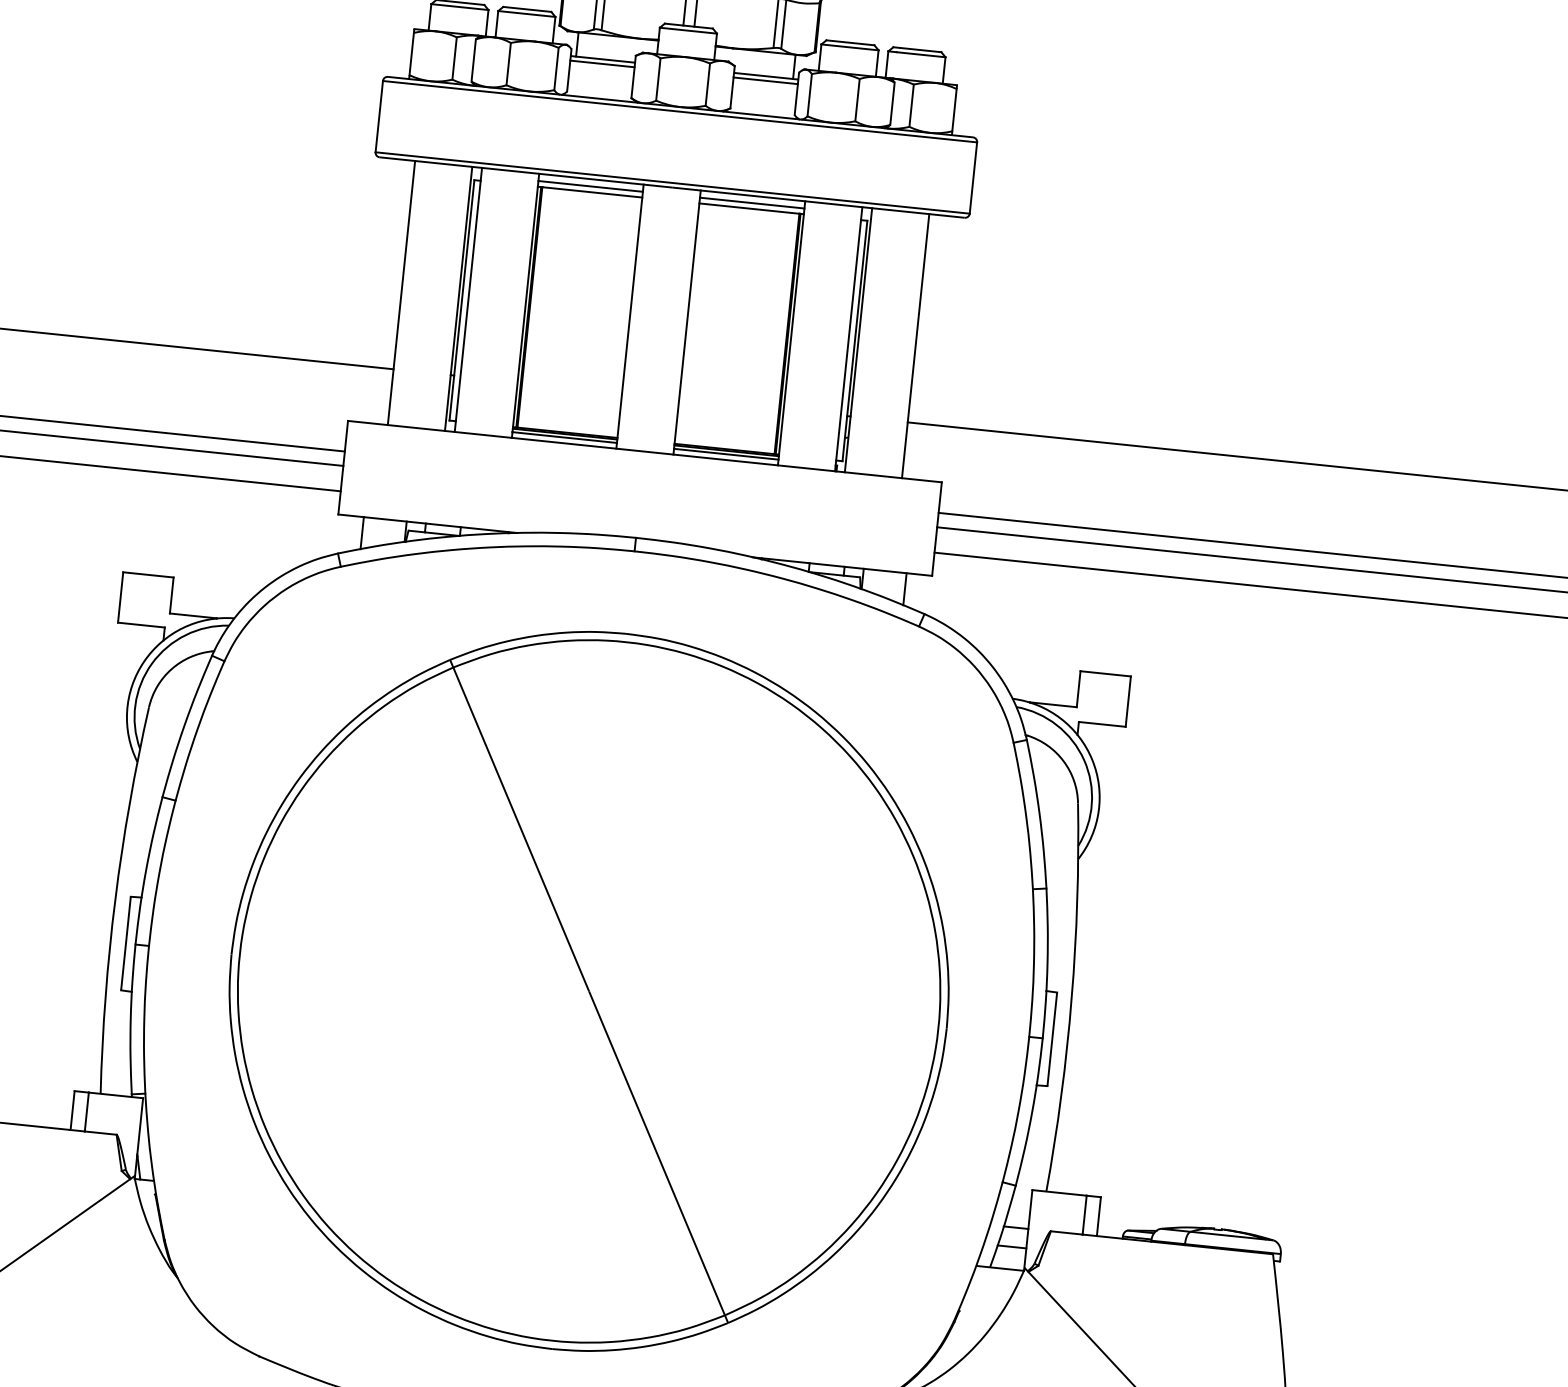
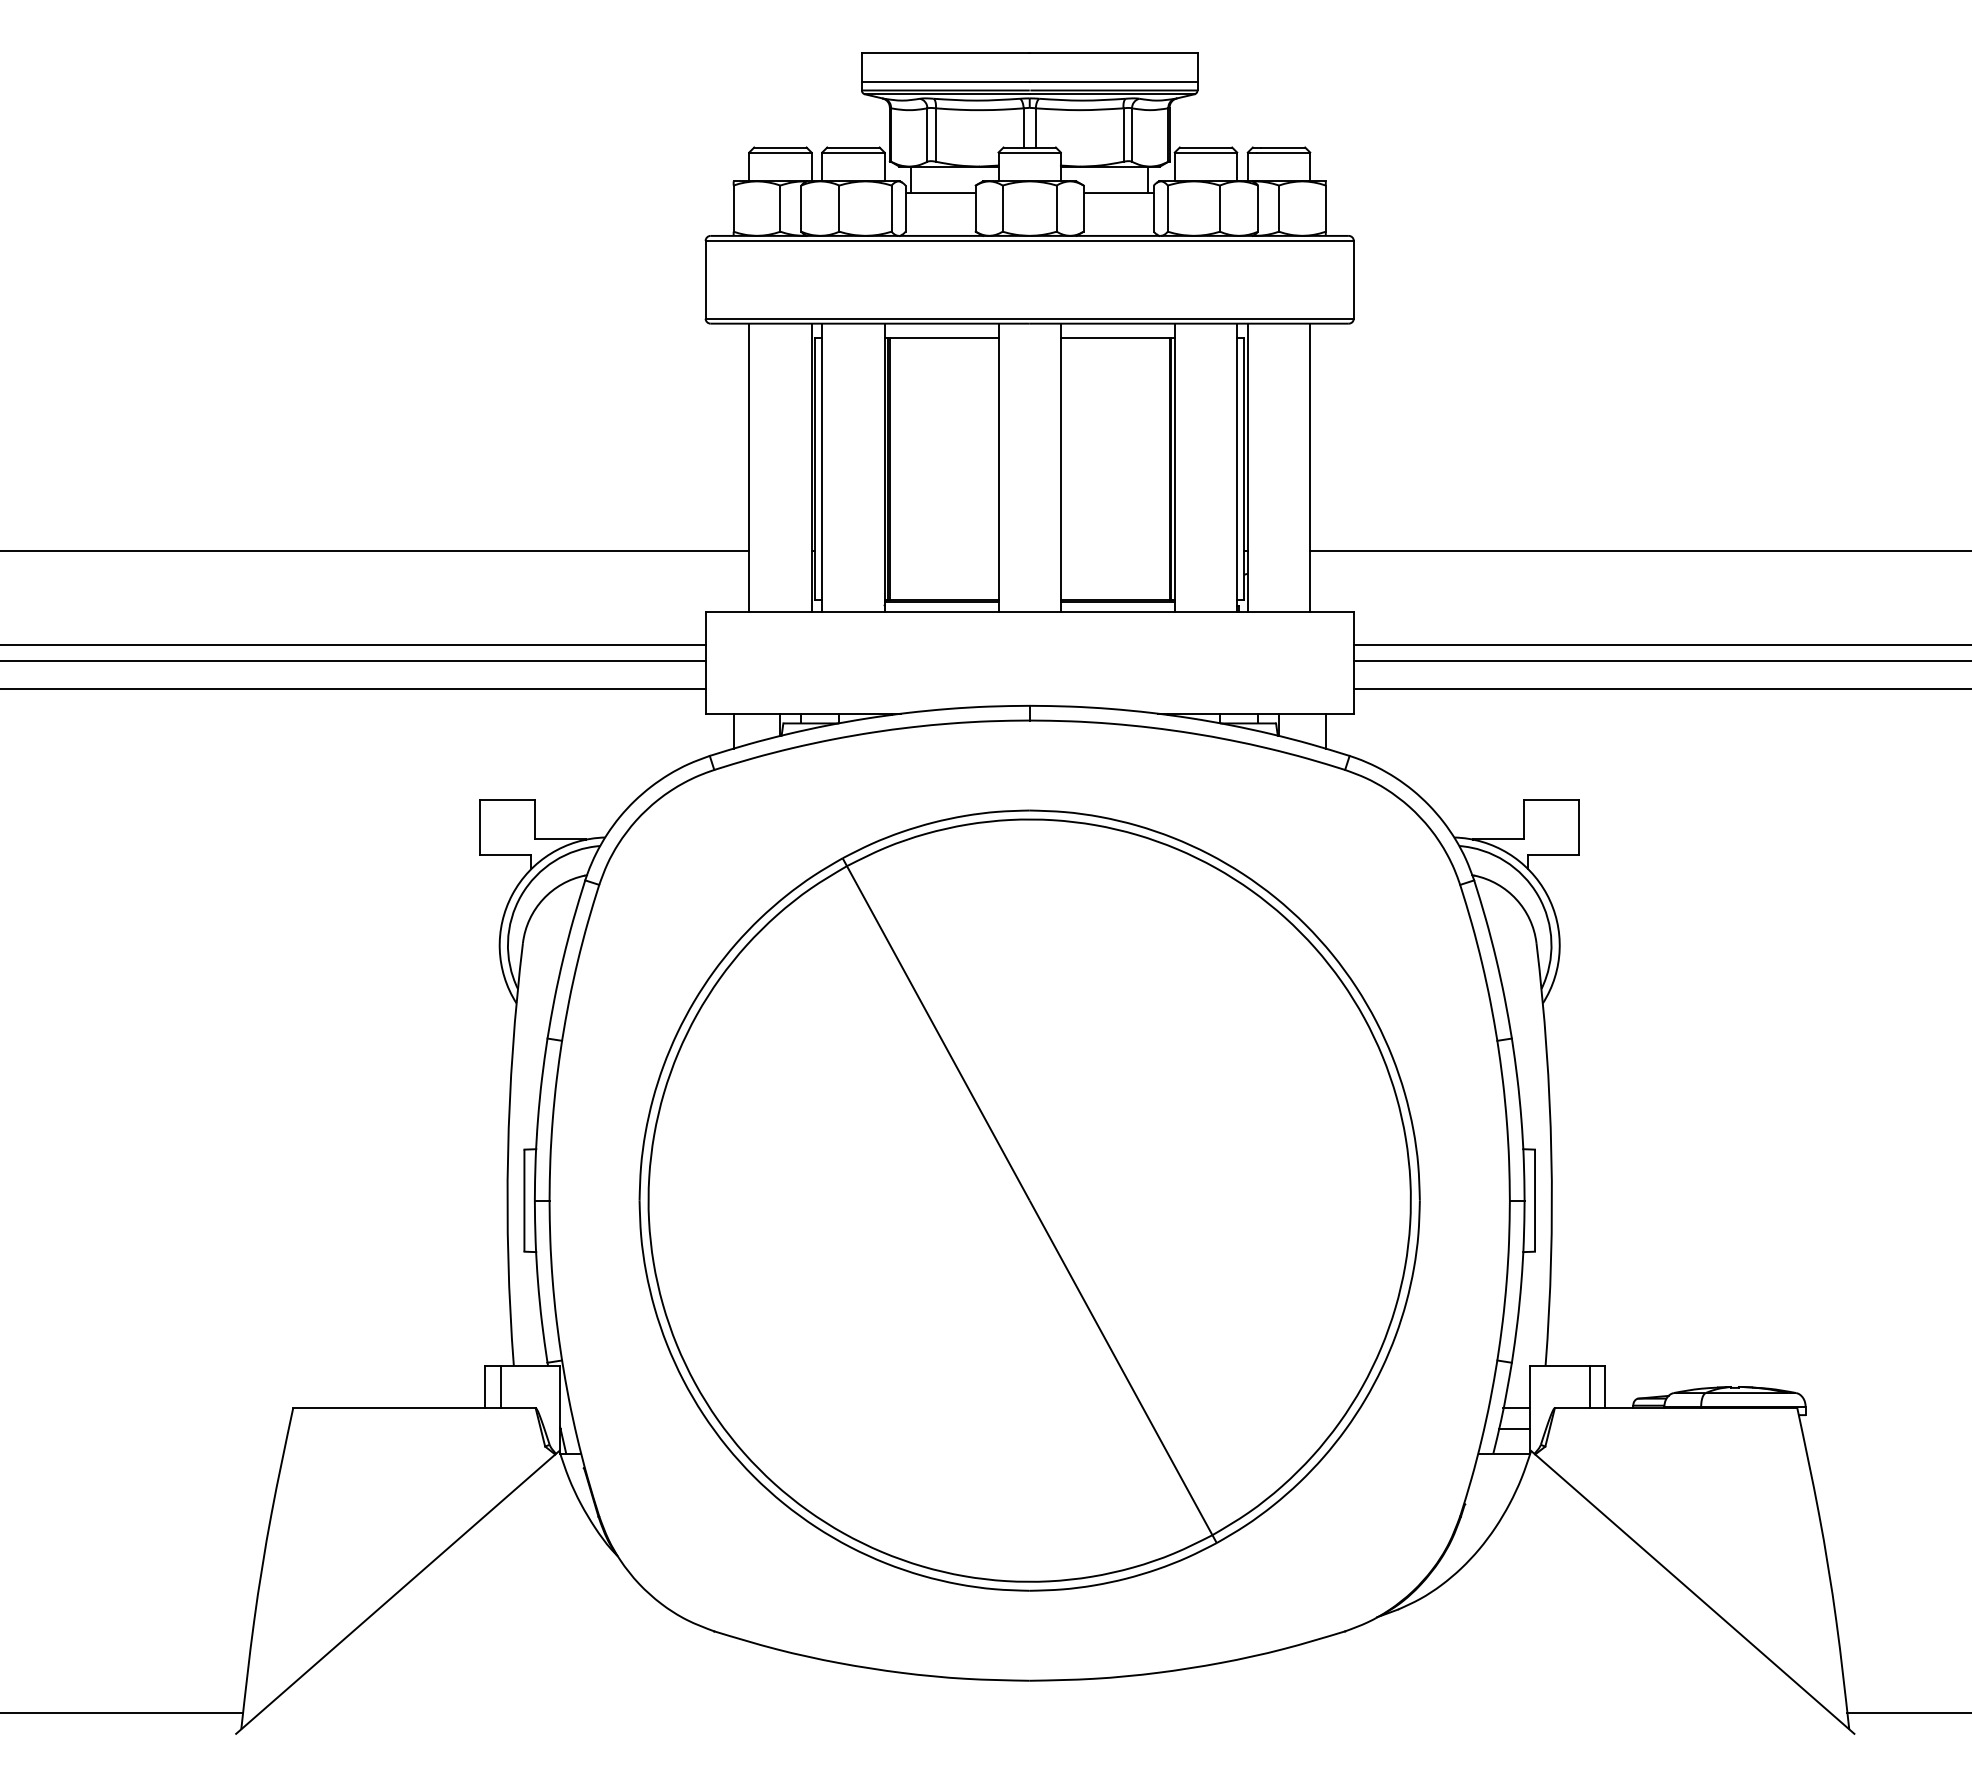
line: (602, 64) -> (940, 198), removed
line: (765, 81) -> (1118, 198), removed
line: (590, 186) -> (941, 331), removed
line: (751, 203) -> (1117, 331), removed
line: (564, 437) -> (941, 605), removed
line: (725, 454) -> (1117, 605), removed

